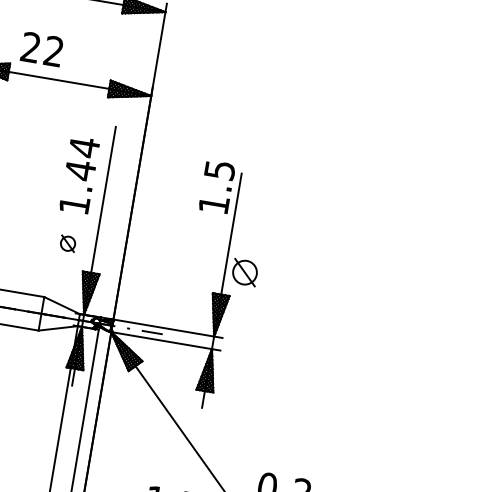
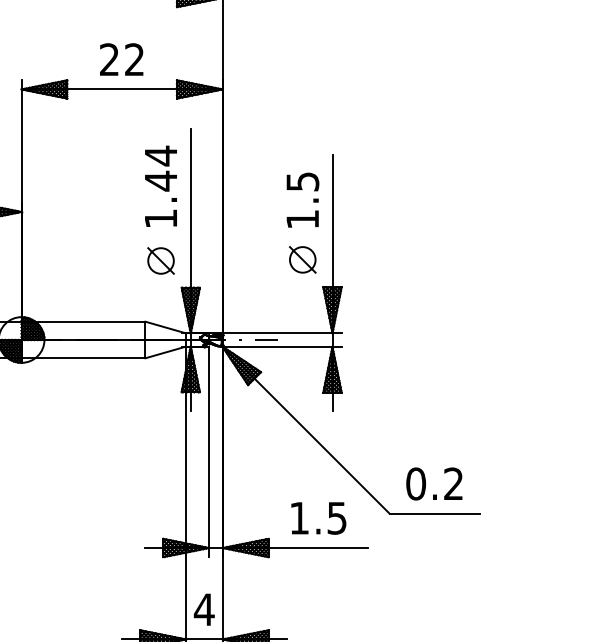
text: (41, 49) -> (121, 59), moved
text: (216, 186) -> (302, 199), moved
part: (67, 243) -> (160, 260), size x1.67
part: (244, 272) -> (302, 259), moved

